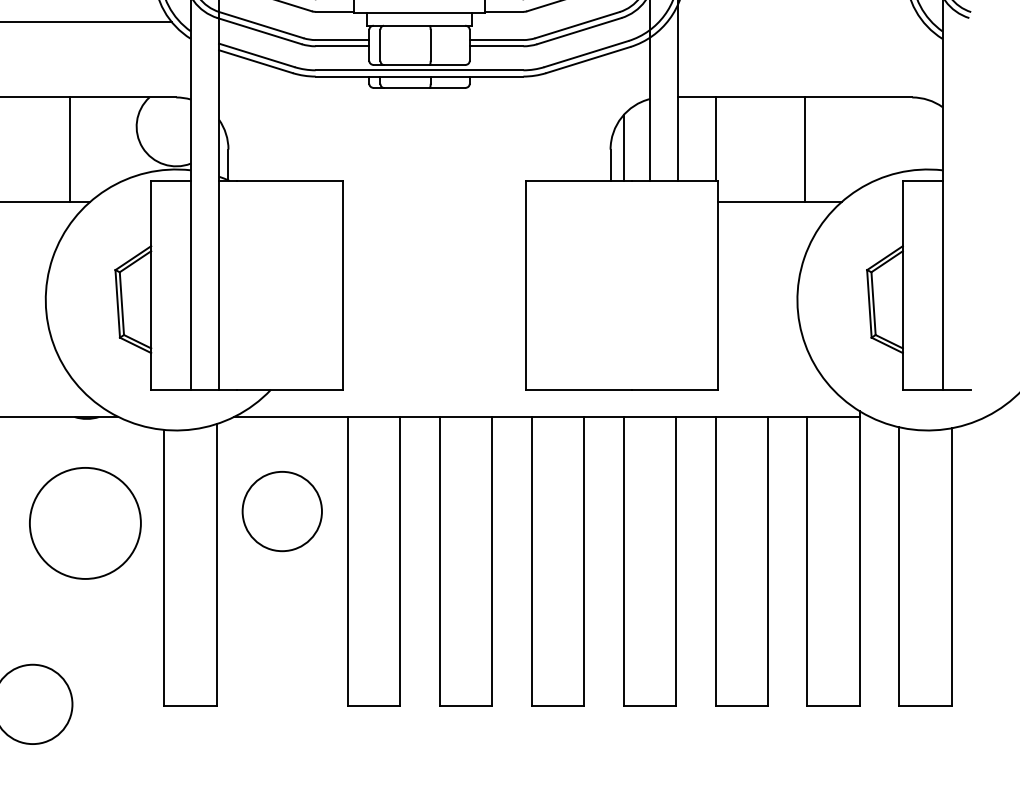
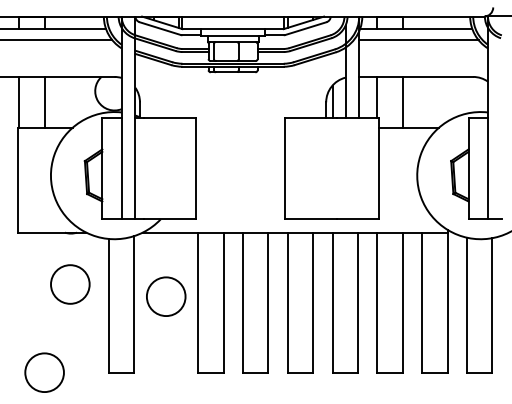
line: (800, 22) -> (418, 40), added
line: (69, 147) -> (44, 101), moved
line: (804, 147) -> (402, 101), moved
circle: (282, 511) -> (166, 296), moved
circle: (85, 523) -> (70, 284), size x0.71

